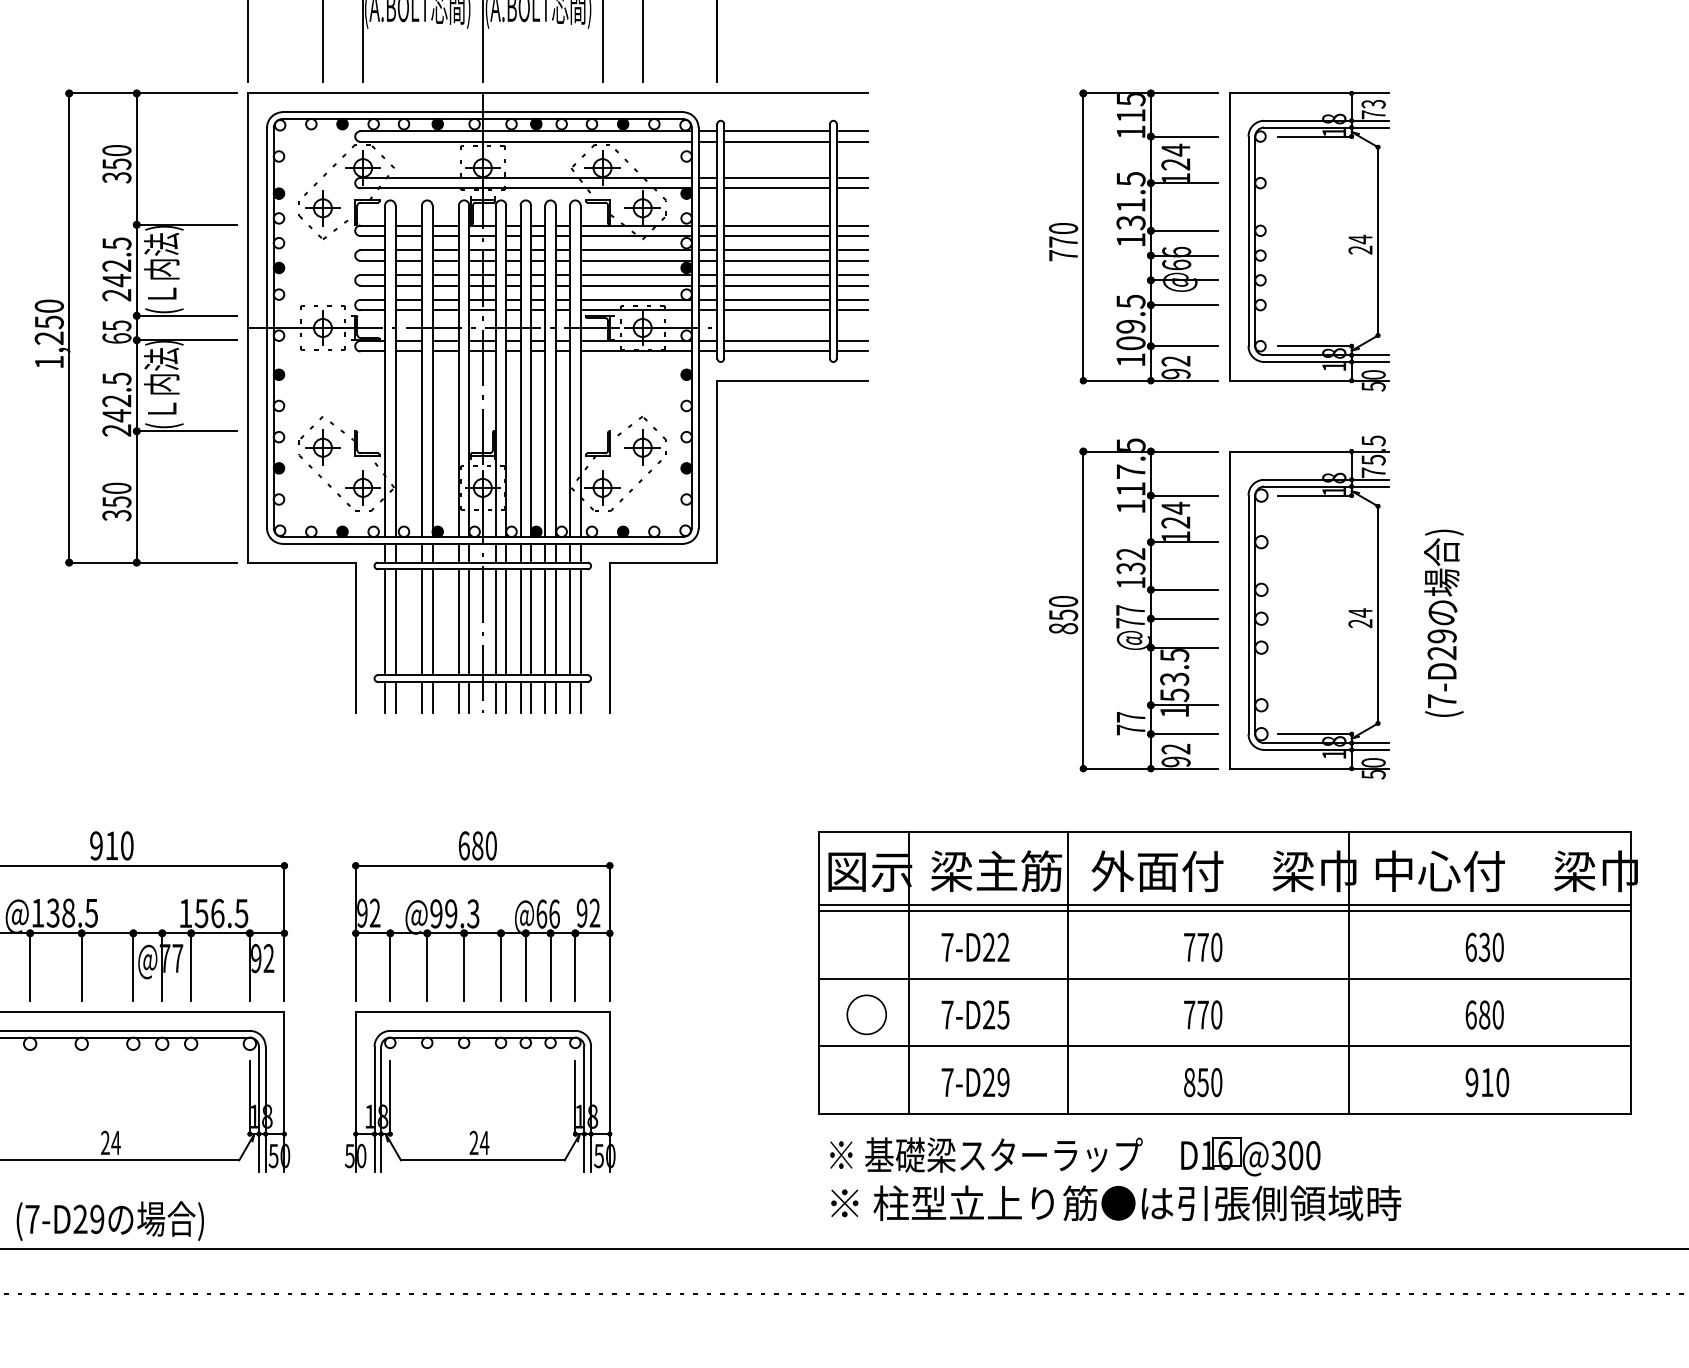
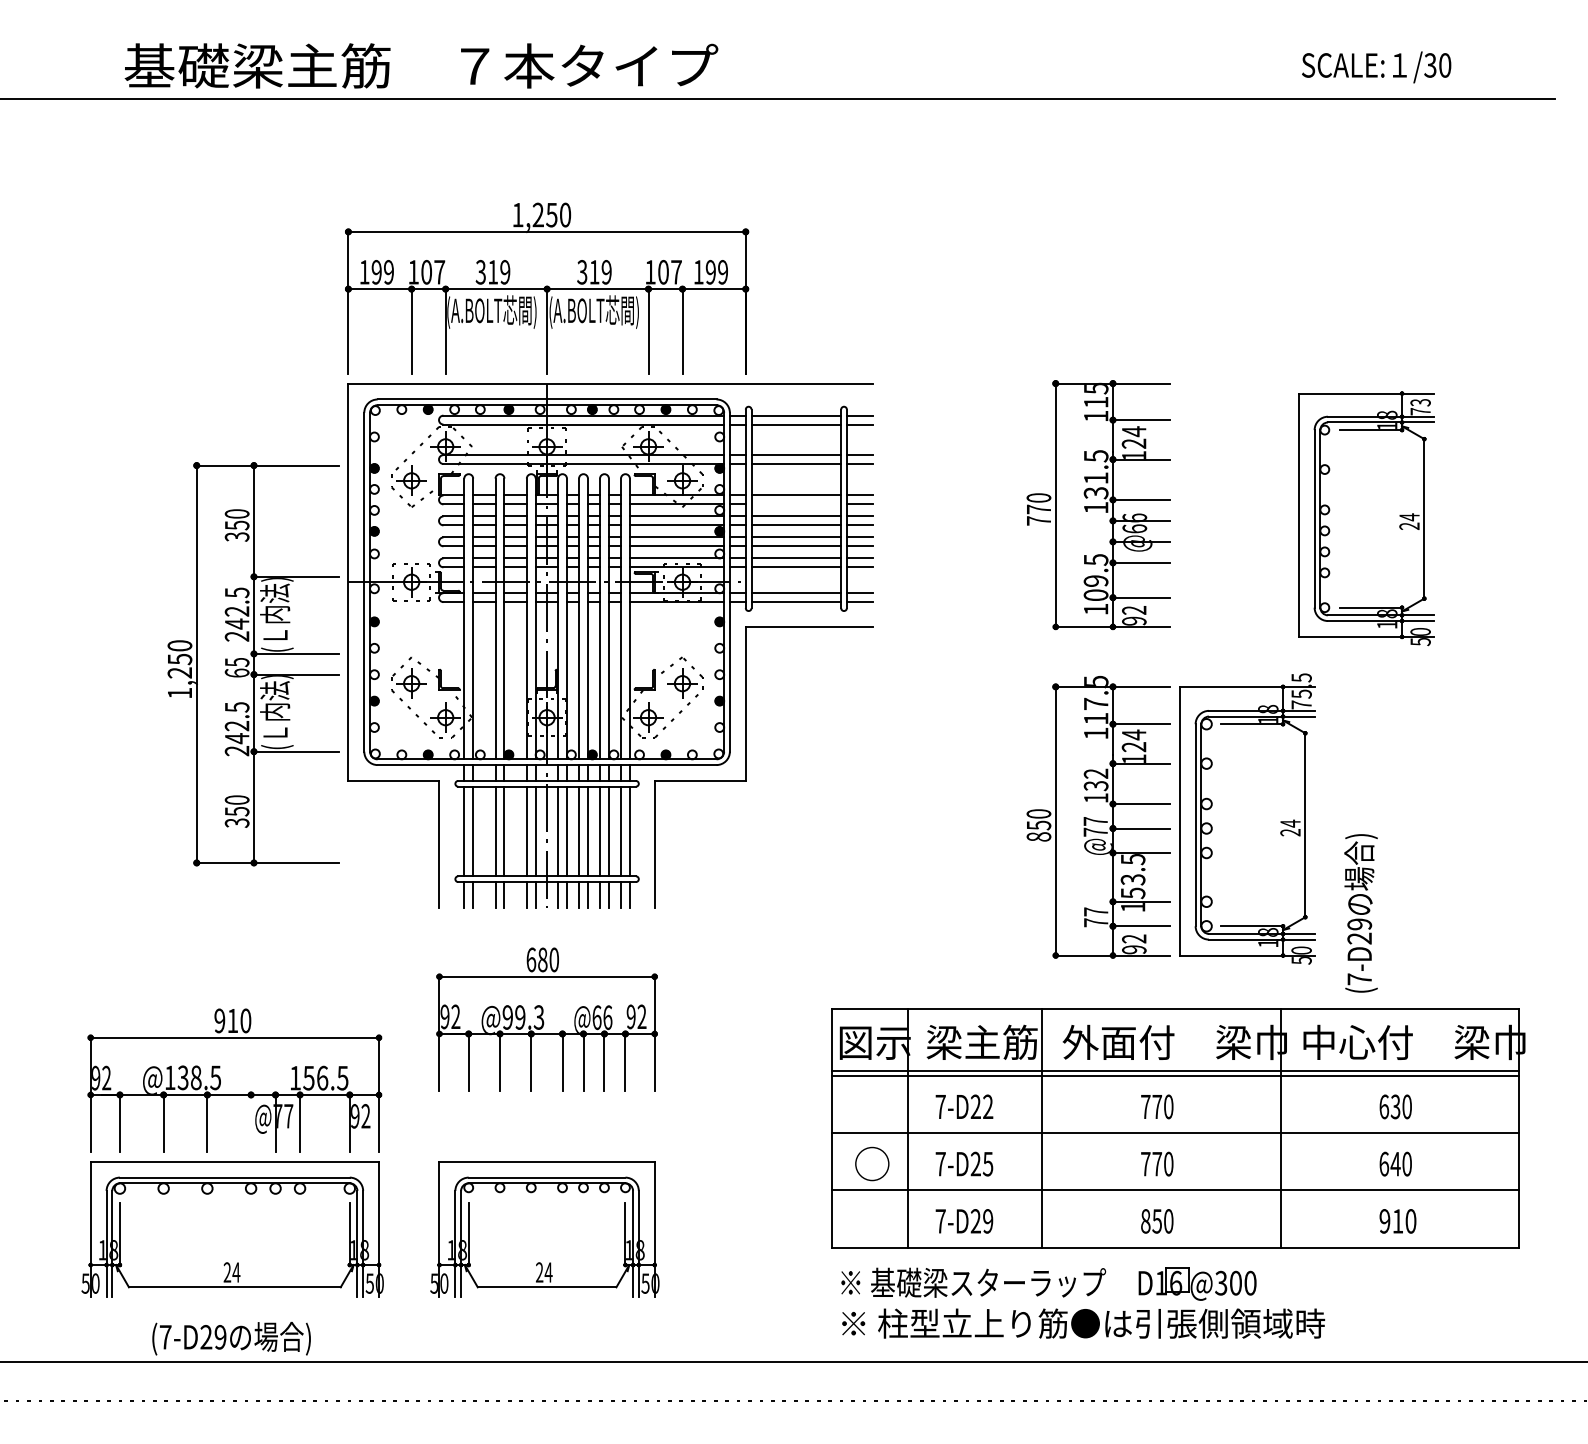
line: (777, 236) -> (796, 504), removed
part: (1309, 240) -> (1366, 518), moved
part: (136, 328) -> (253, 664), moved
text: (1443, 623) -> (1360, 913), moved
part: (482, 916) -> (546, 1019), moved
line: (133, 967) -> (251, 1123), removed
text: (1484, 1014) -> (1395, 1163), 680 -> 640

